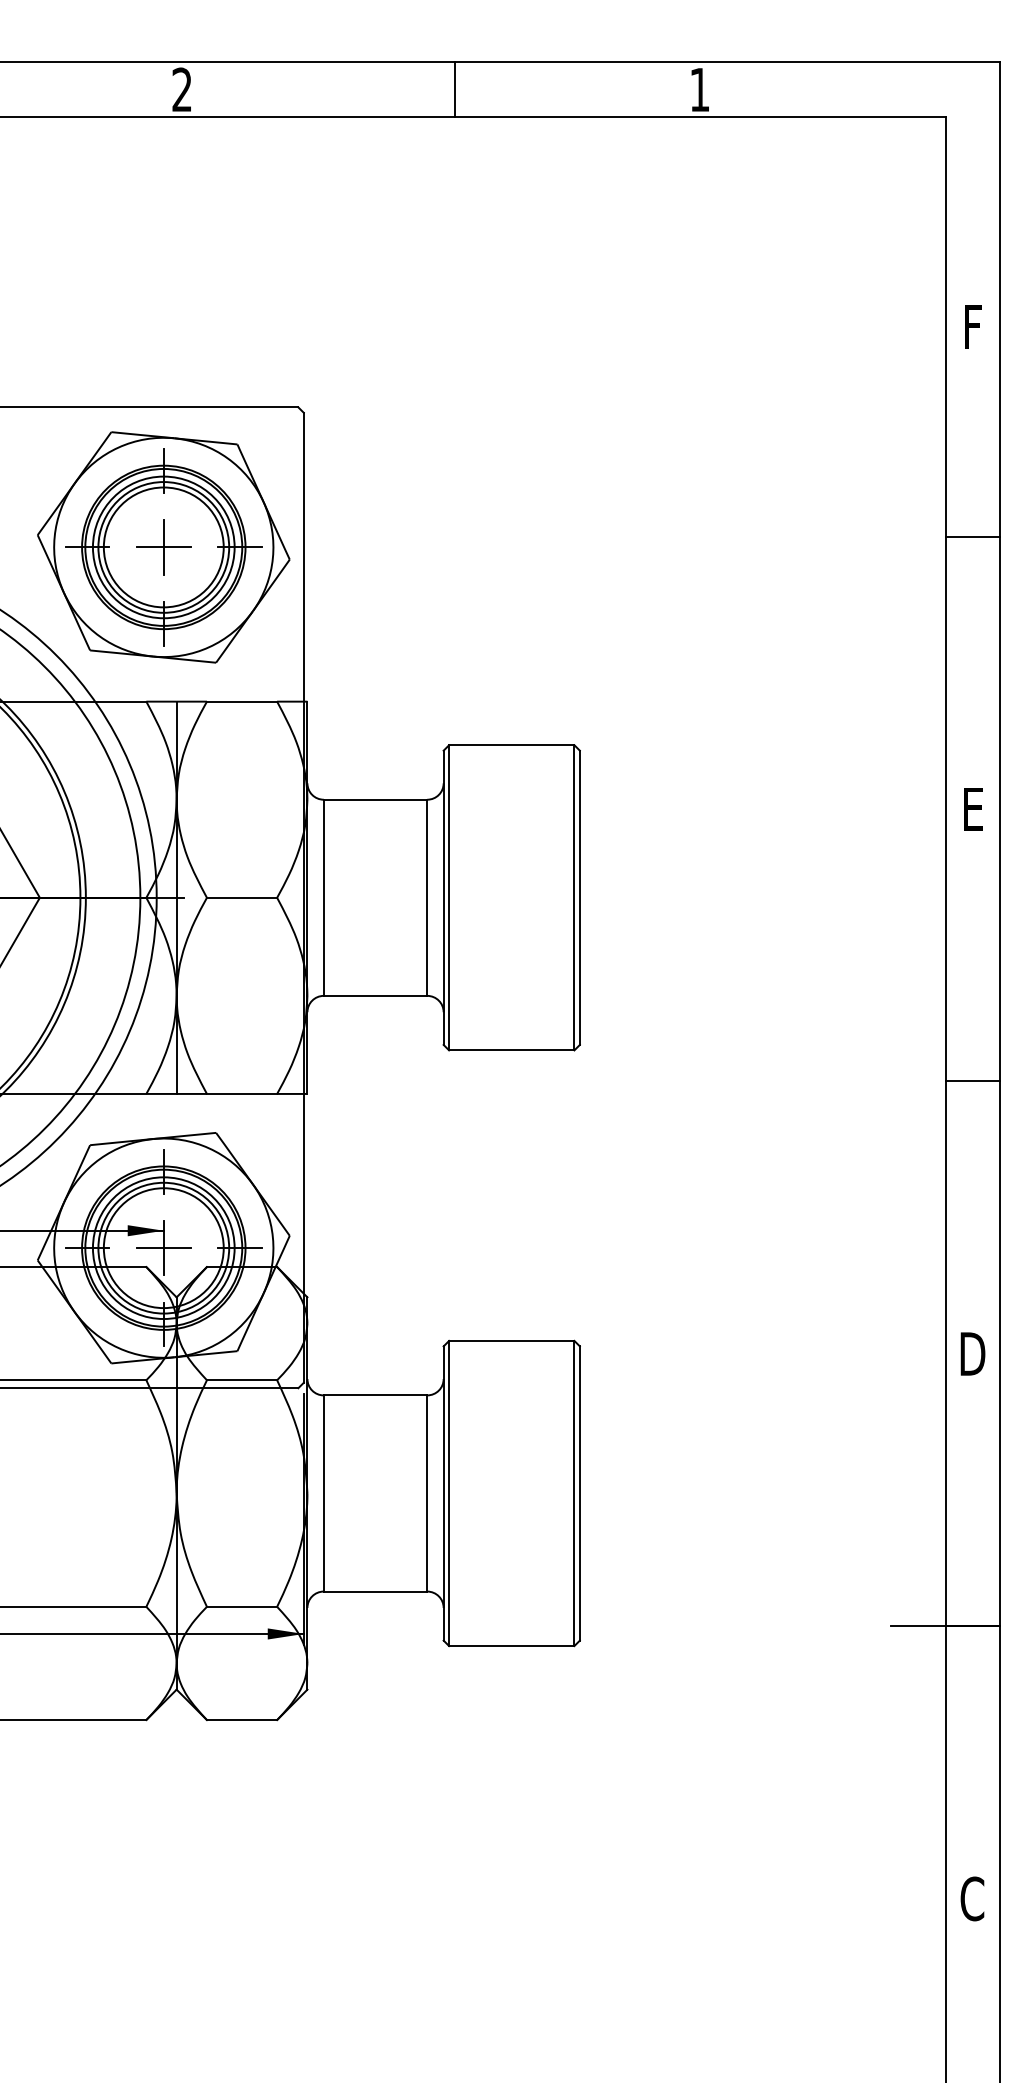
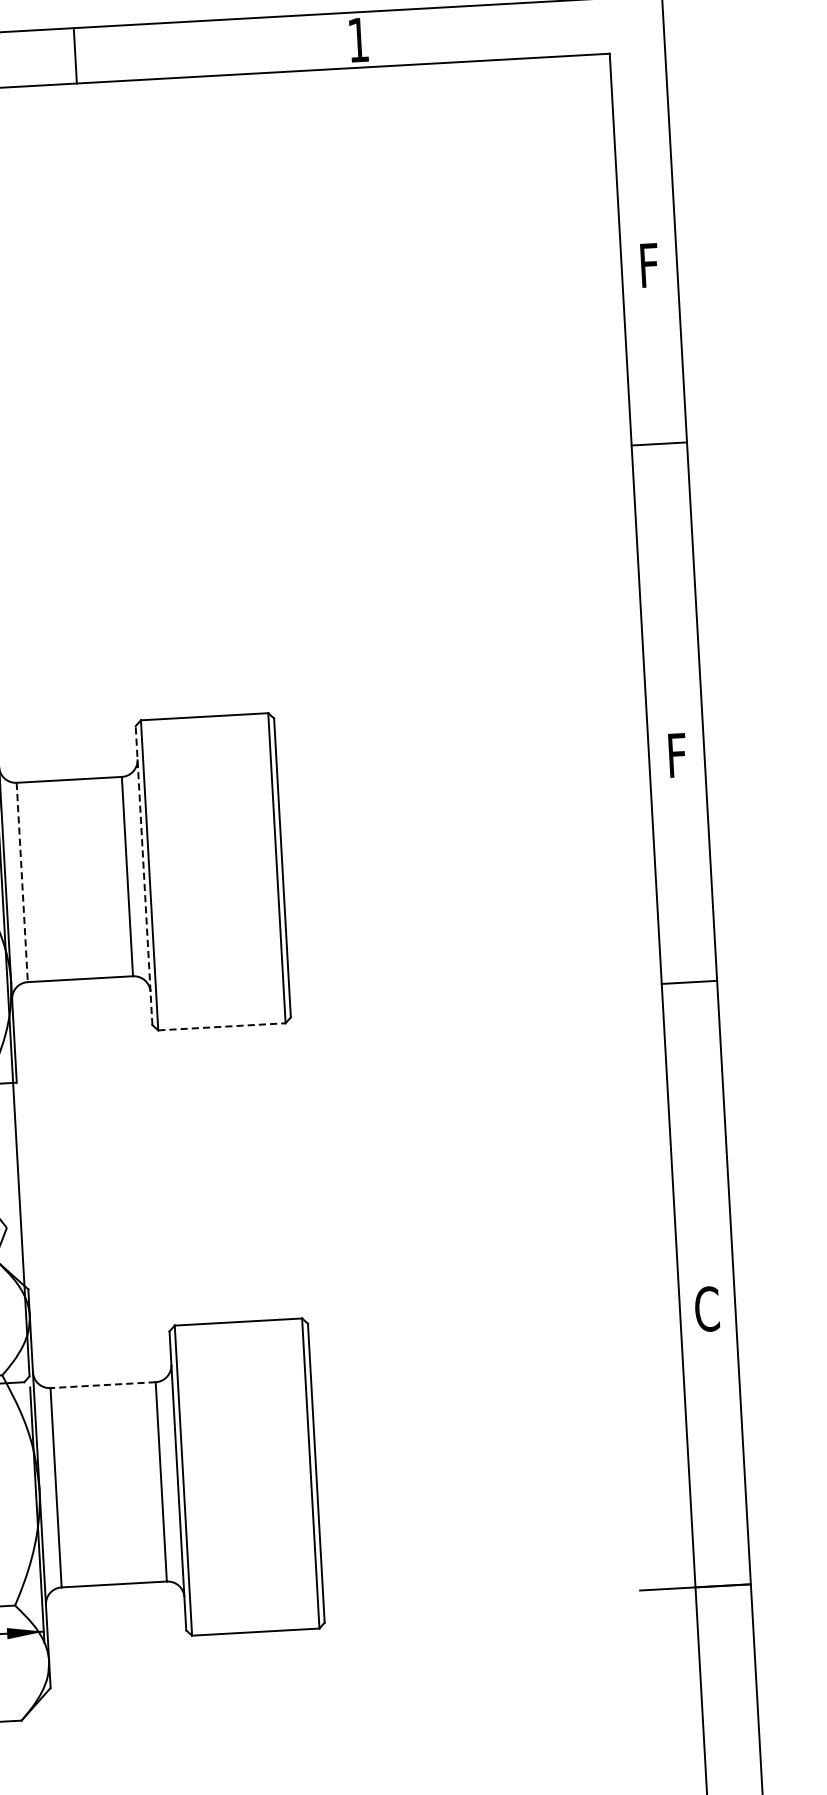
line: (455, 89) -> (75, 55), moved
line: (972, 536) -> (658, 443), moved
text: (973, 809) -> (677, 755), E -> F
line: (443, 897) -> (143, 875), solid -> dashed
line: (323, 898) -> (22, 883), solid -> dashed
line: (511, 1050) -> (221, 1026), solid -> dashed
line: (972, 1081) -> (689, 982), moved
text: (972, 1353) -> (707, 1308), D -> C
line: (375, 1395) -> (103, 1385), solid -> dashed

